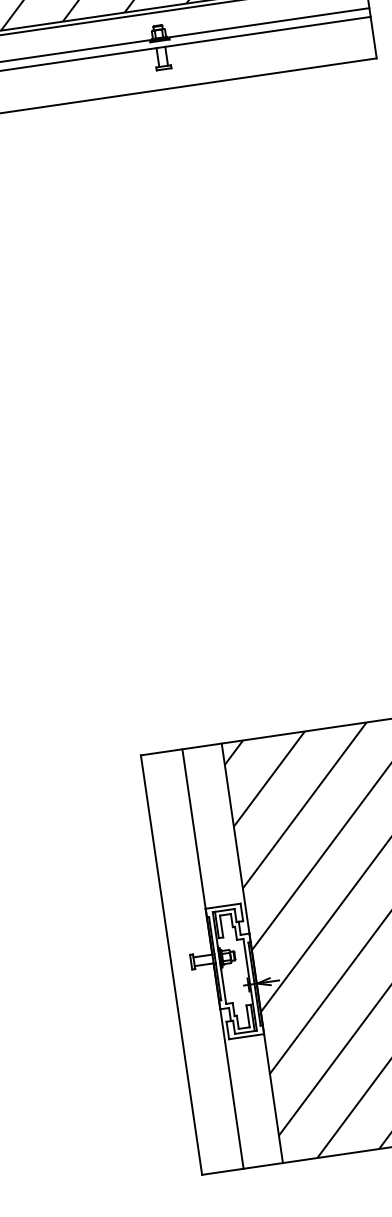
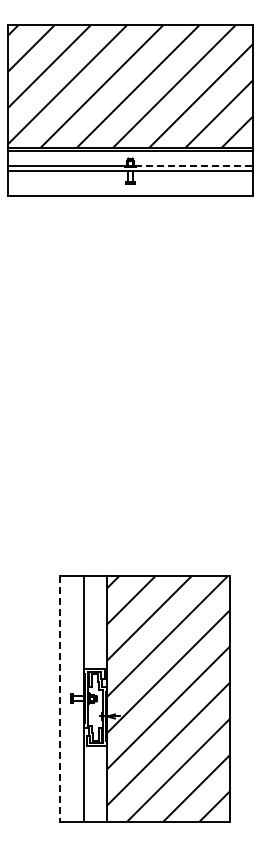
line: (268, 23) -> (194, 166), solid -> dashed
line: (171, 964) -> (59, 698), solid -> dashed

